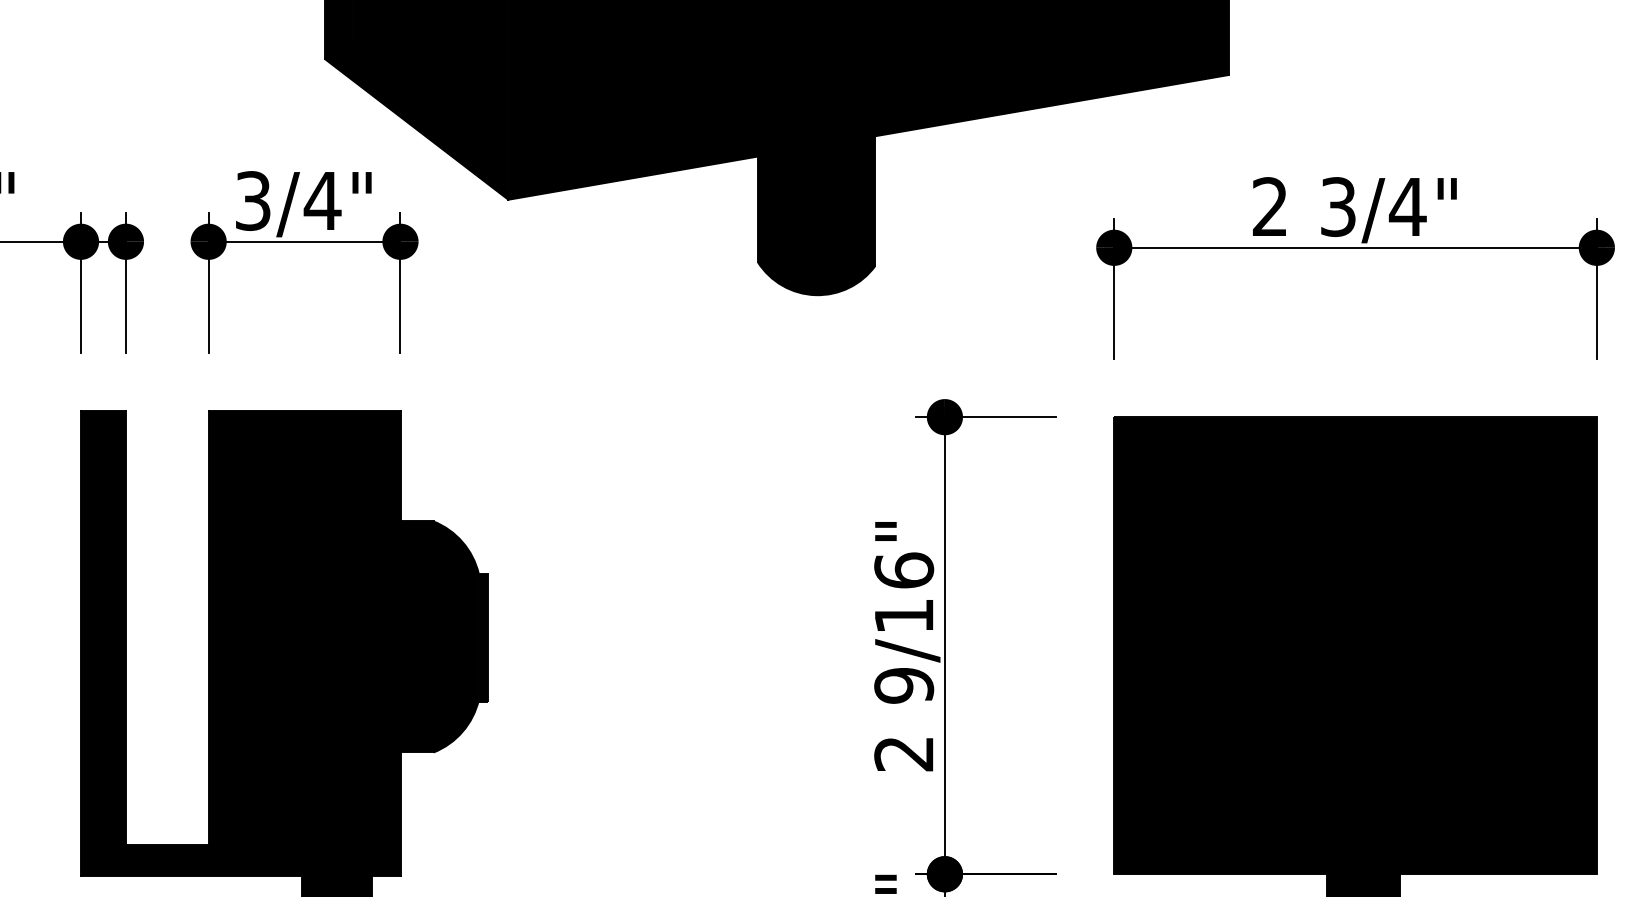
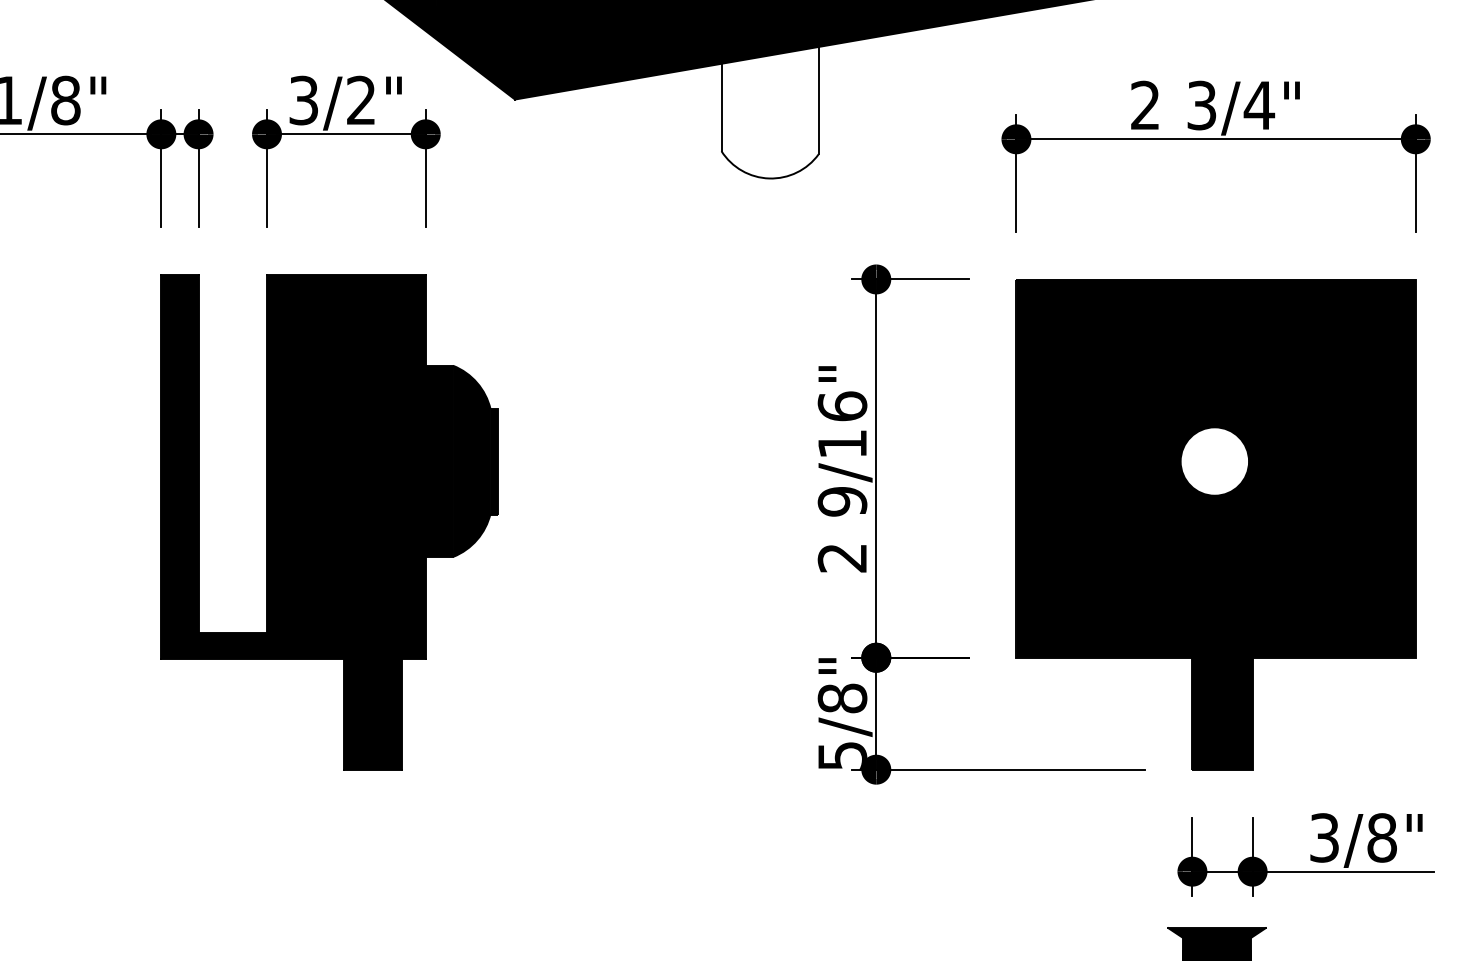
text: (321, 199) -> (360, 99), 3/4" -> 3/2"
fill: (815, 215) -> (769, 112), removed
fill: (1353, 637) -> (1214, 461), removed

